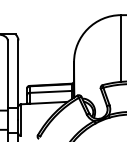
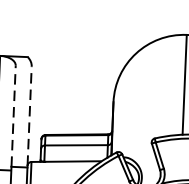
line: (18, 73) -> (29, 115), solid -> dashed
line: (7, 74) -> (13, 116), solid -> dashed

